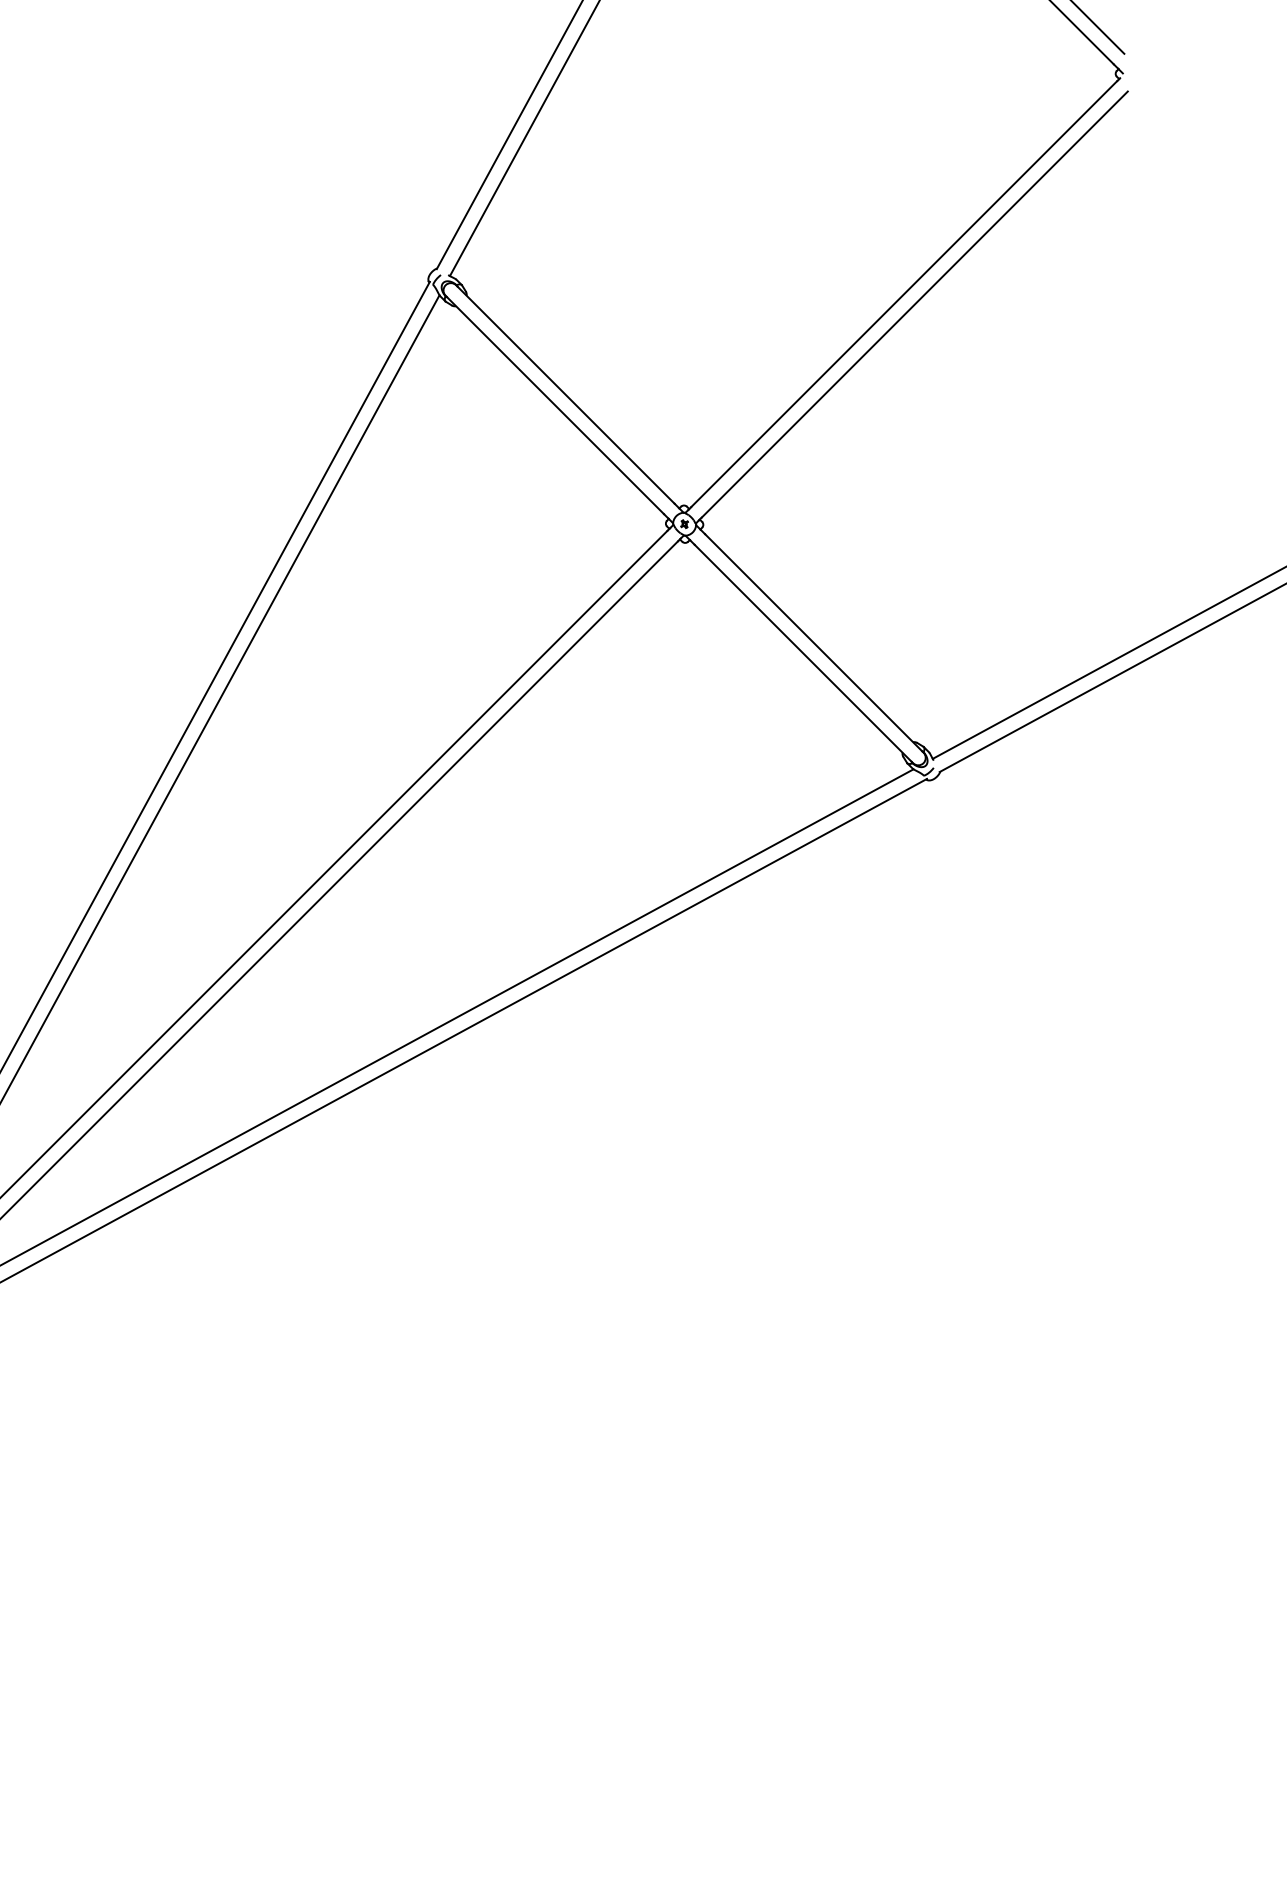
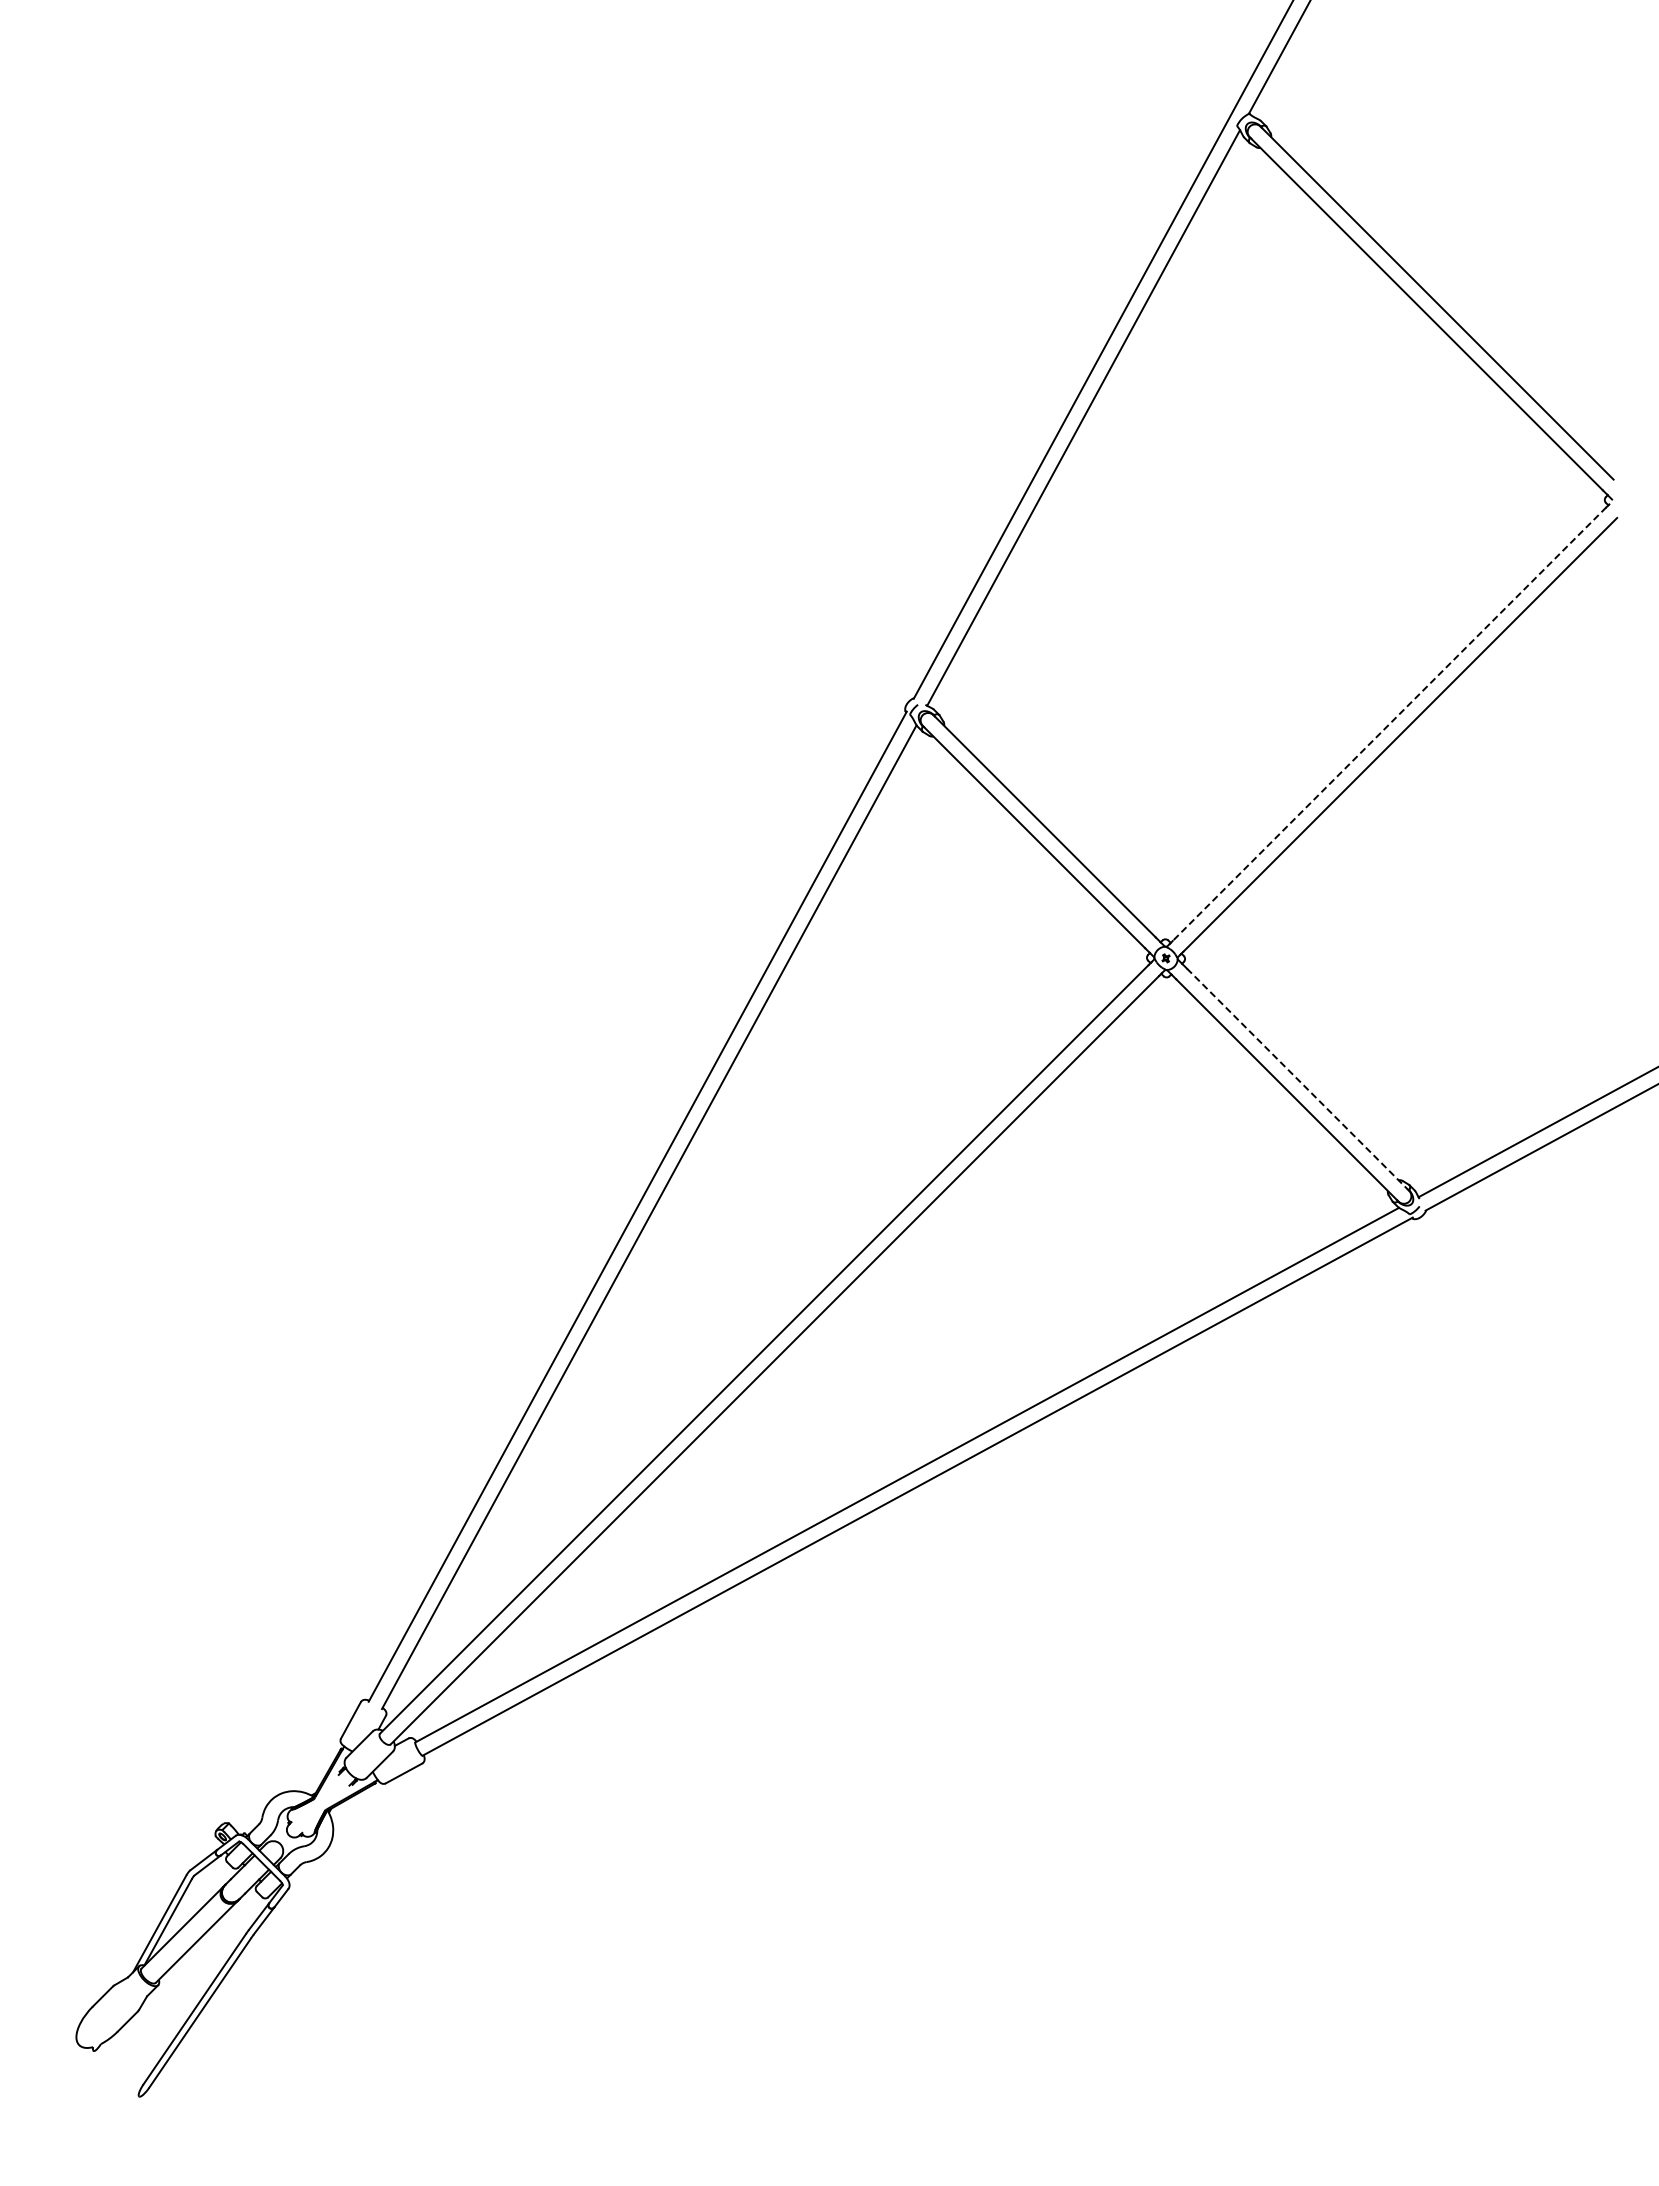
line: (904, 294) -> (1389, 724), solid -> dashed
line: (813, 643) -> (1297, 1079), solid -> dashed

